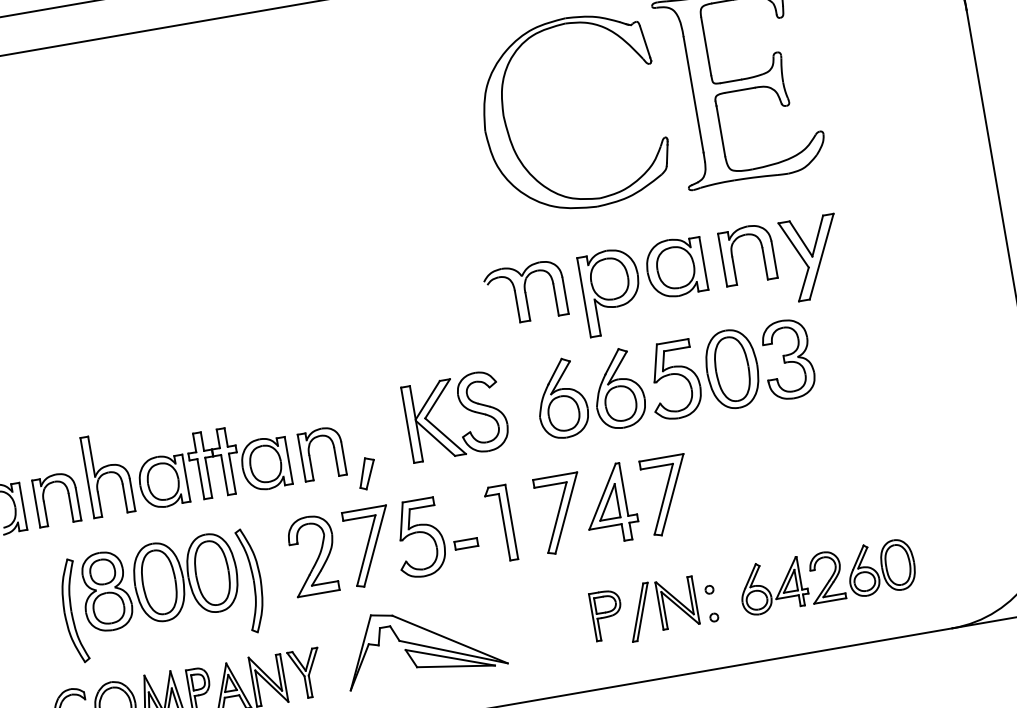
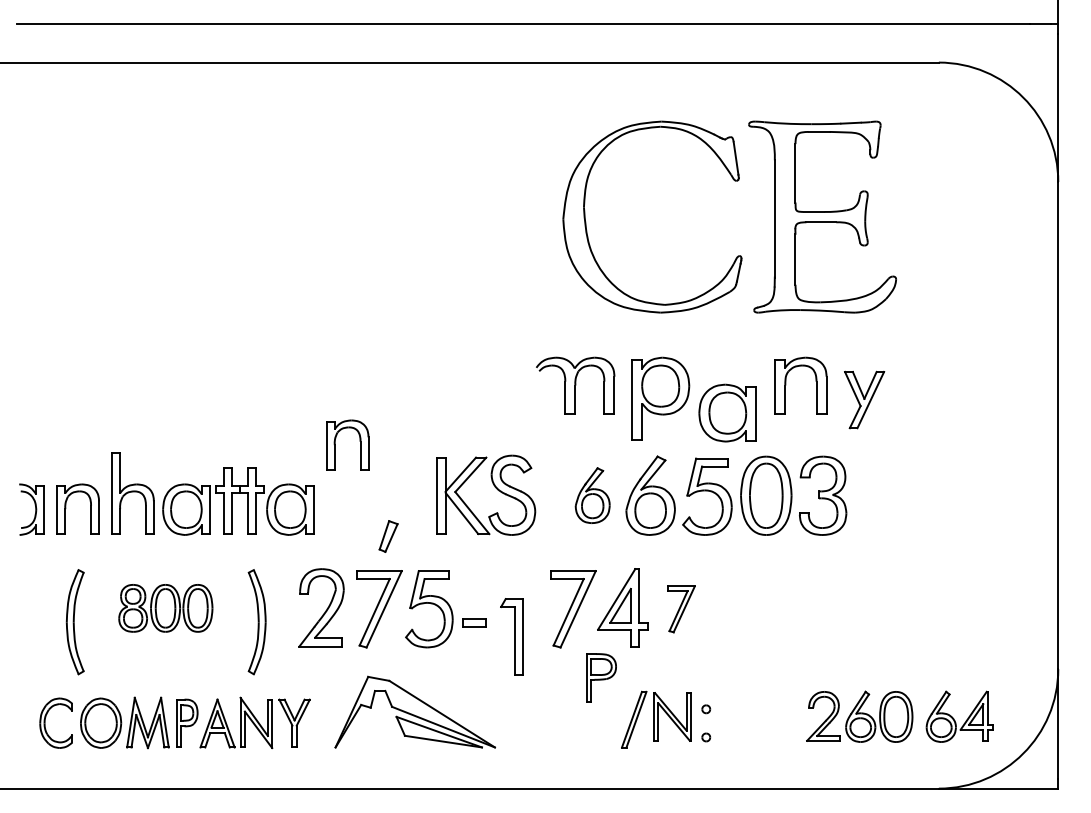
part: (812, 257) -> (864, 399), size x0.7
part: (675, 267) -> (727, 412), moved
part: (561, 398) -> (592, 495), size x0.7
part: (310, 455) -> (335, 444), moved
part: (668, 495) -> (681, 609), size x0.6
part: (500, 523) -> (511, 636), moved
part: (159, 582) -> (165, 608), size x0.6
part: (773, 586) -> (959, 716), moved
part: (607, 614) -> (601, 677), moved

